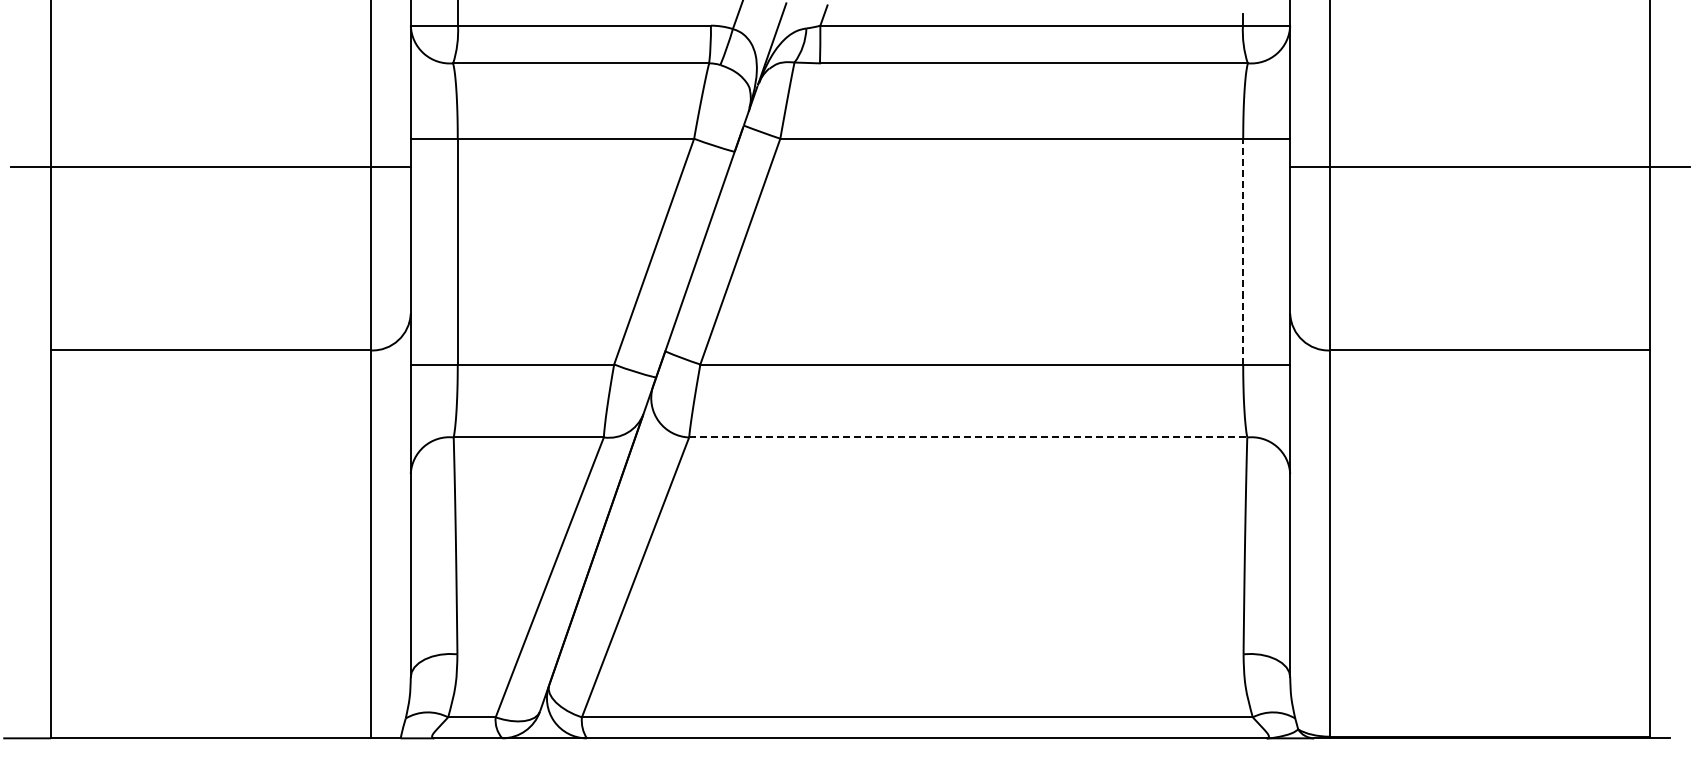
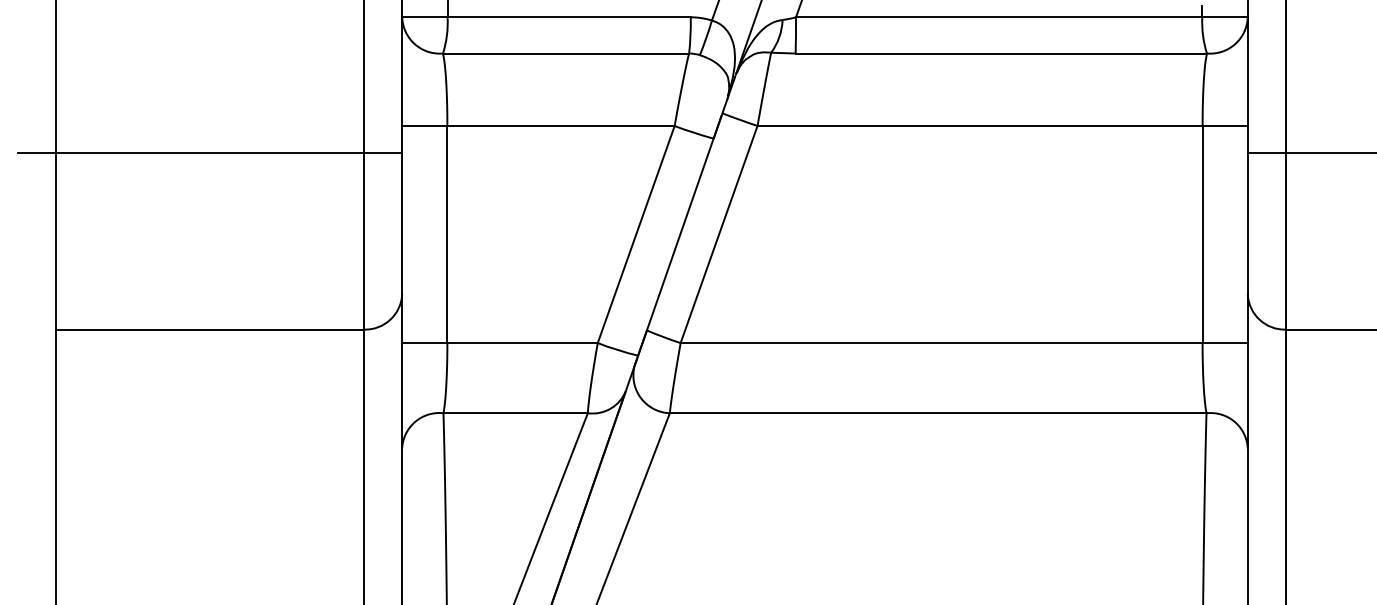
line: (1243, 251) -> (1202, 234), dashed -> solid
line: (968, 437) -> (938, 413), dashed -> solid

